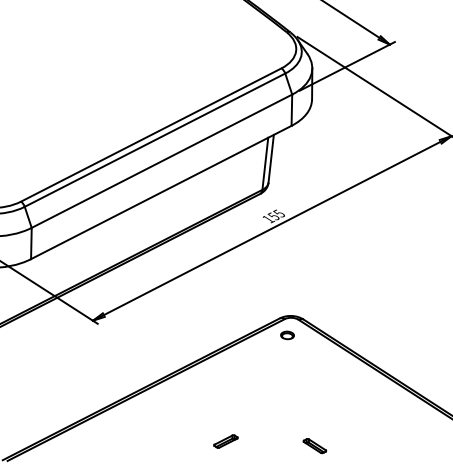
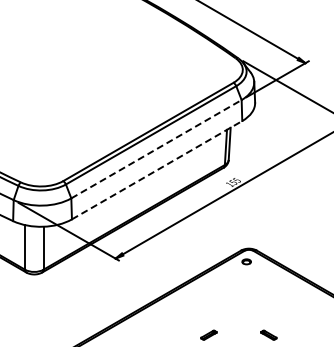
line: (162, 160) -> (156, 148), solid -> dashed
line: (161, 191) -> (157, 169), solid -> dashed

